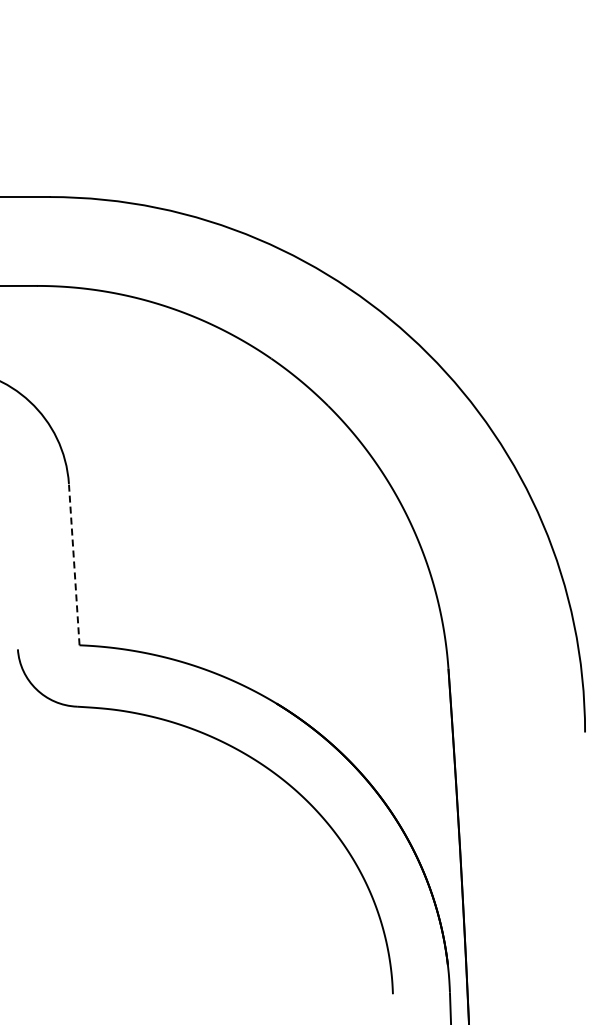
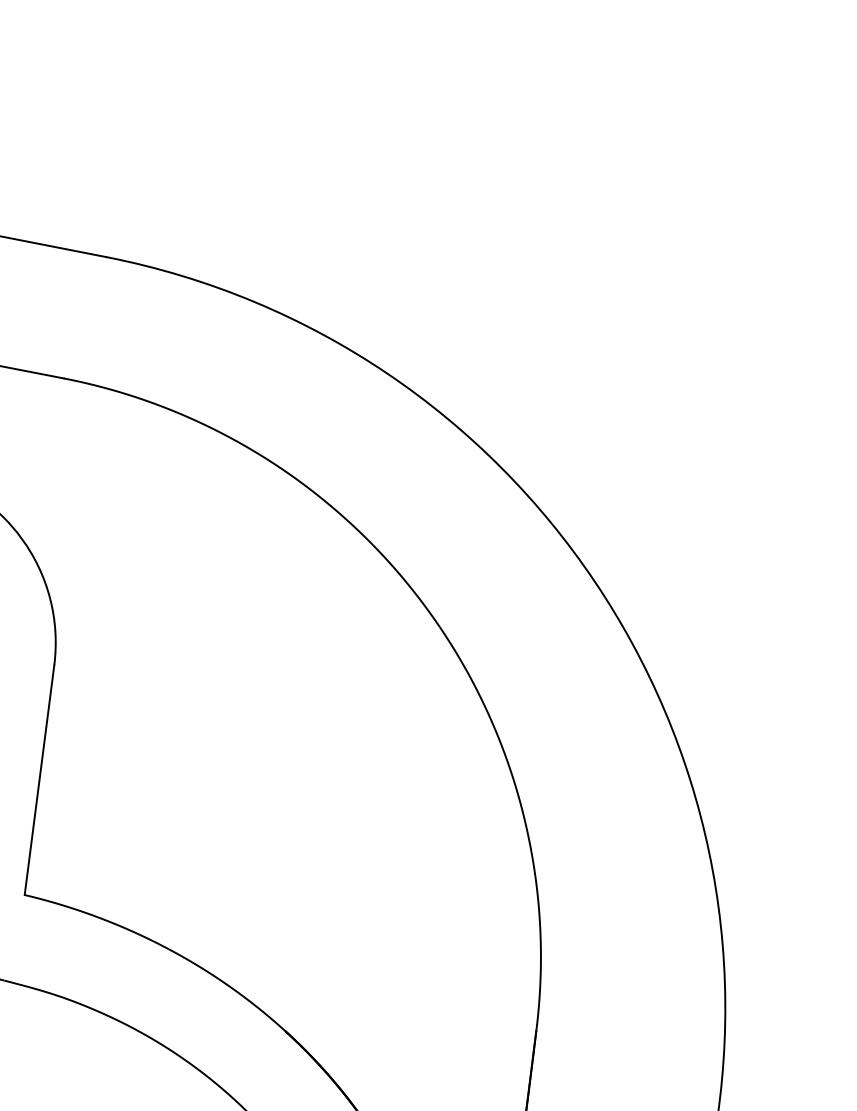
line: (74, 564) -> (39, 780), dashed -> solid

